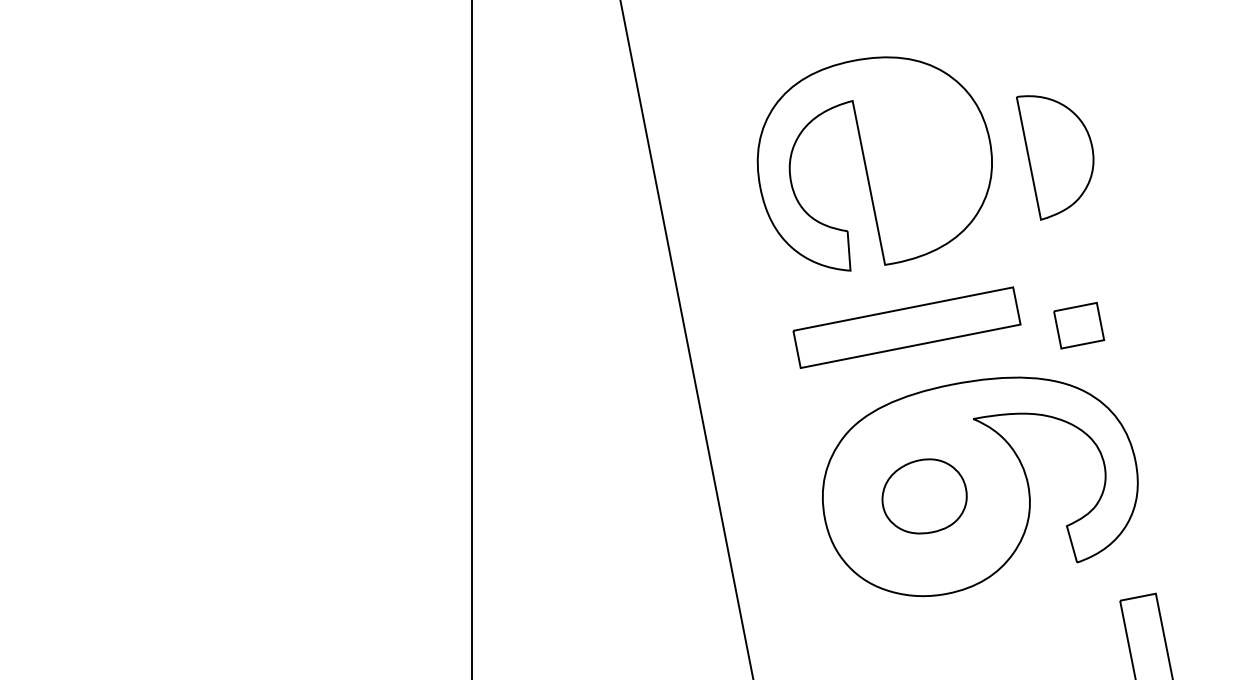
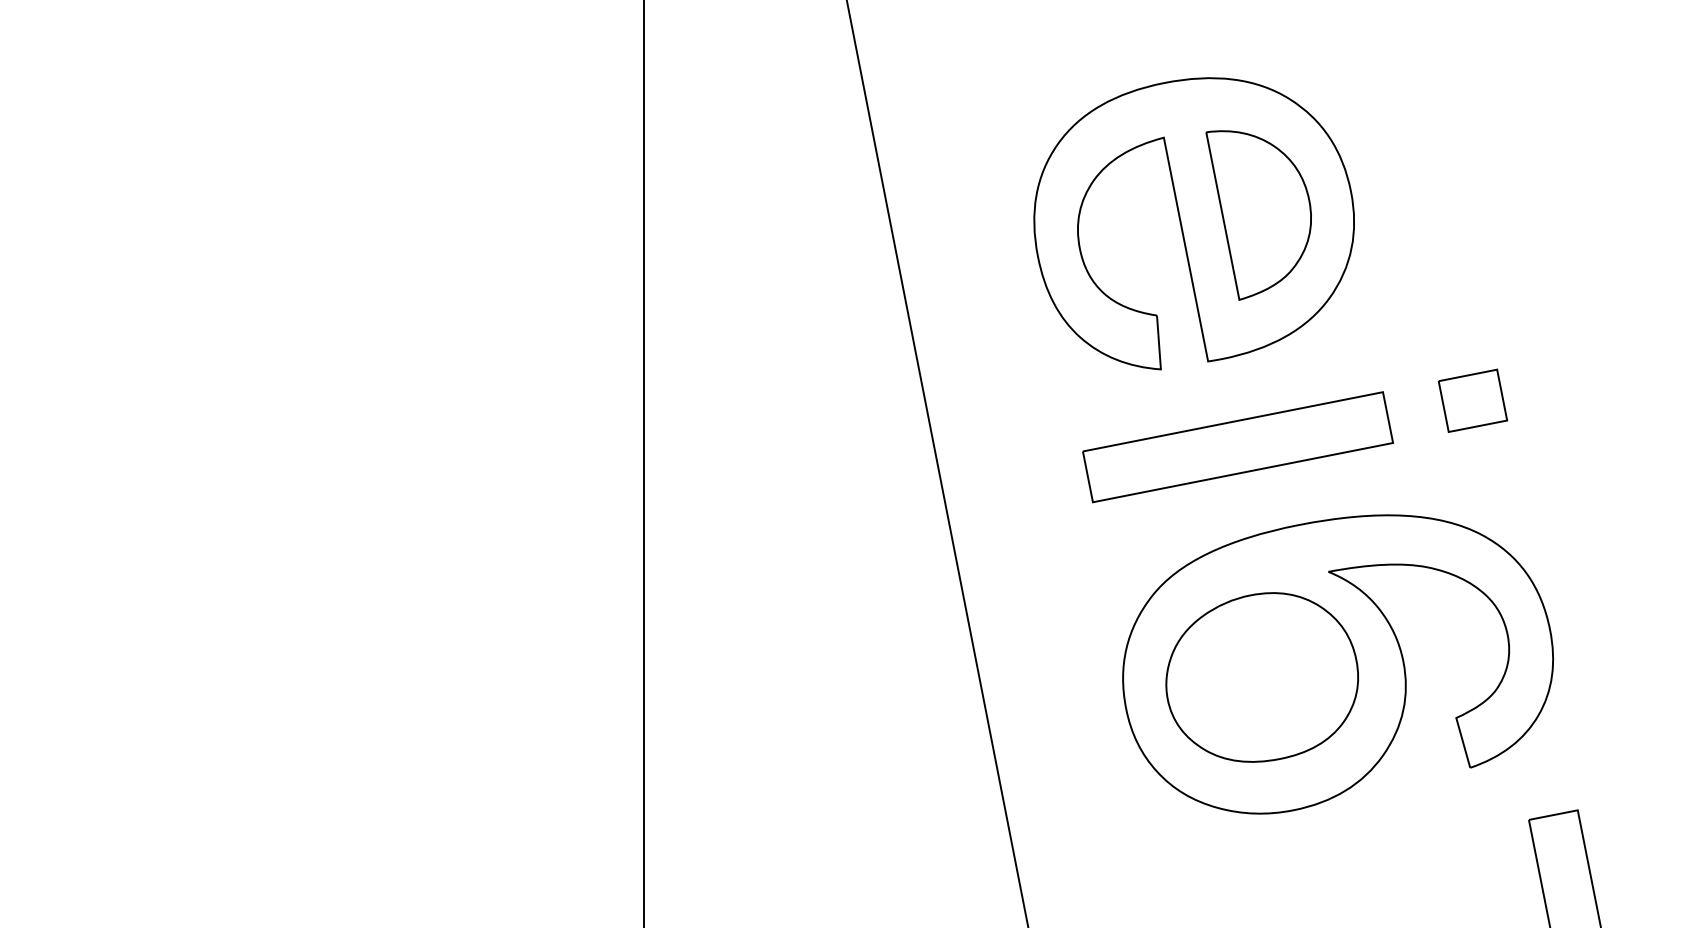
part: (1055, 157) -> (1259, 214), moved
part: (1079, 325) -> (1473, 400), moved
part: (924, 496) -> (1261, 677), size x1.67

